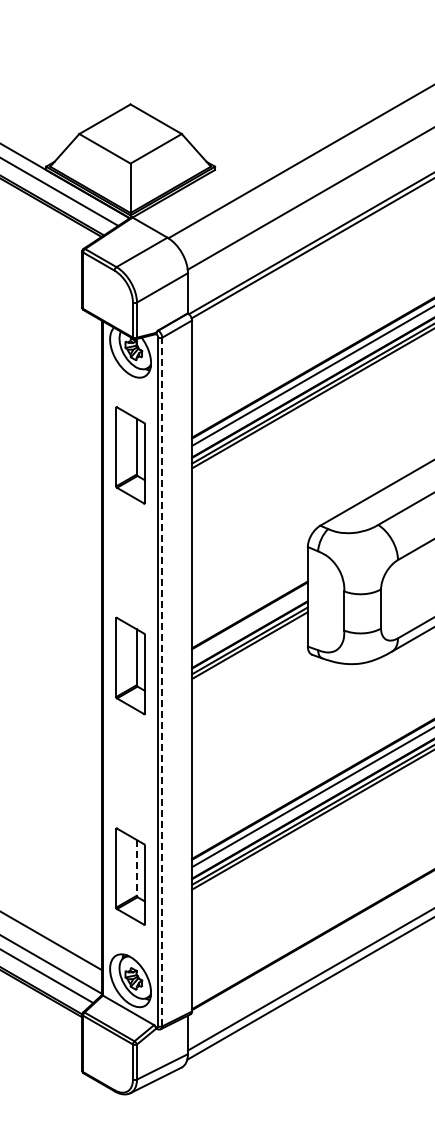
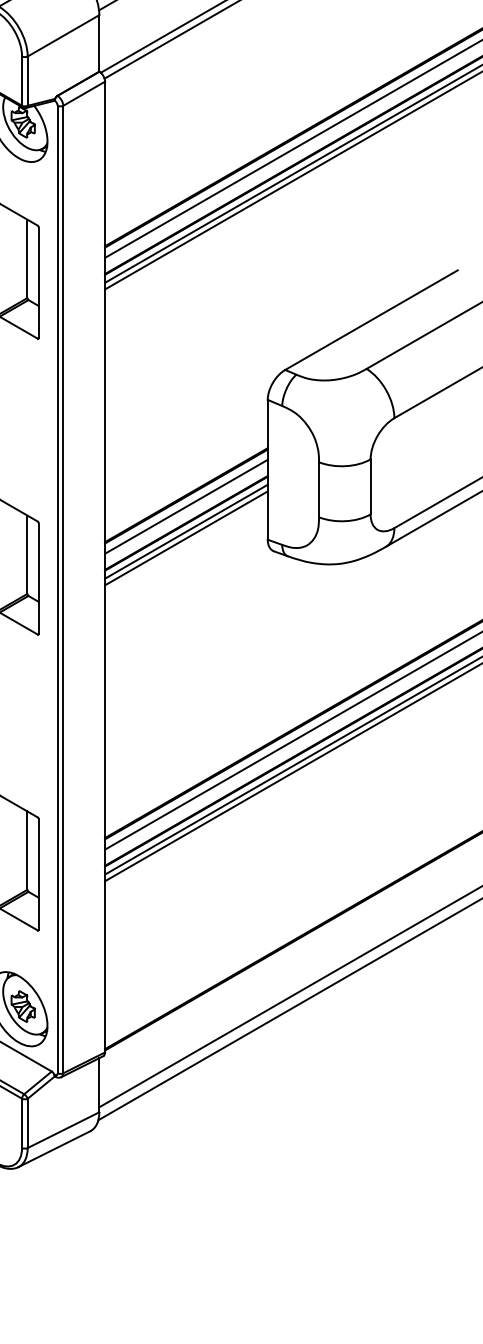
line: (249, 622) -> (185, 505), added
line: (162, 681) -> (63, 588), dashed -> solid
line: (136, 867) -> (27, 850), dashed -> solid

